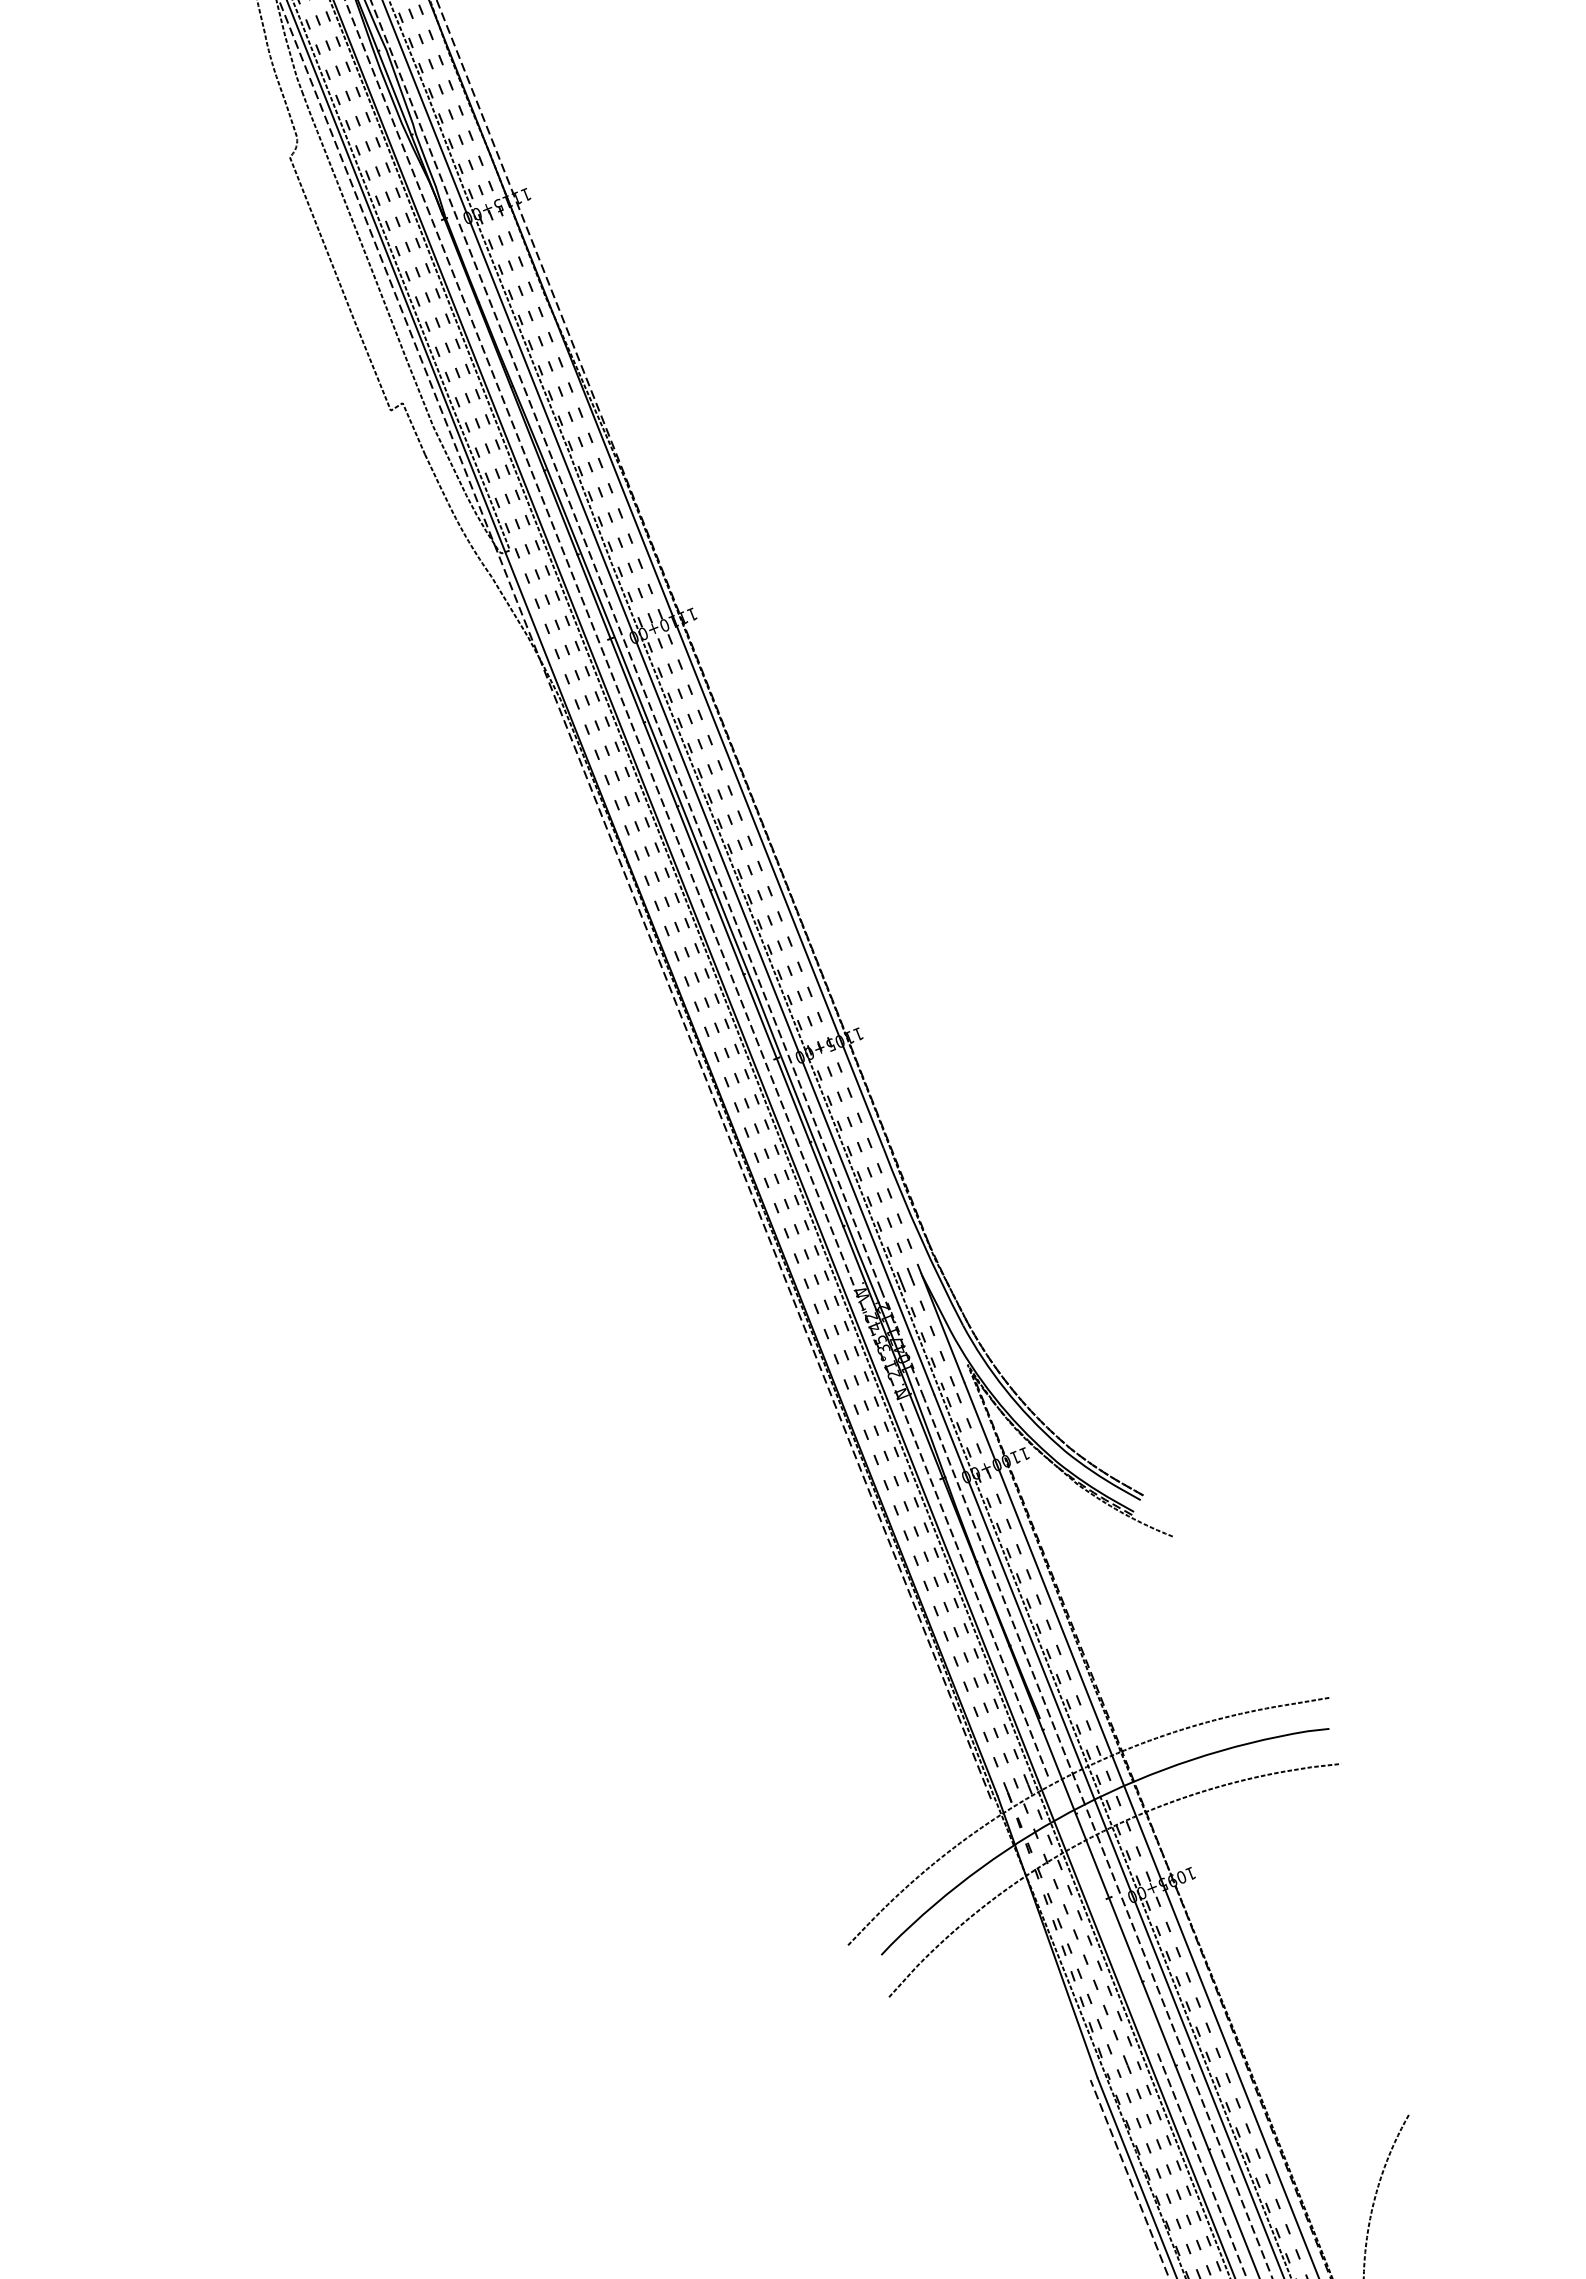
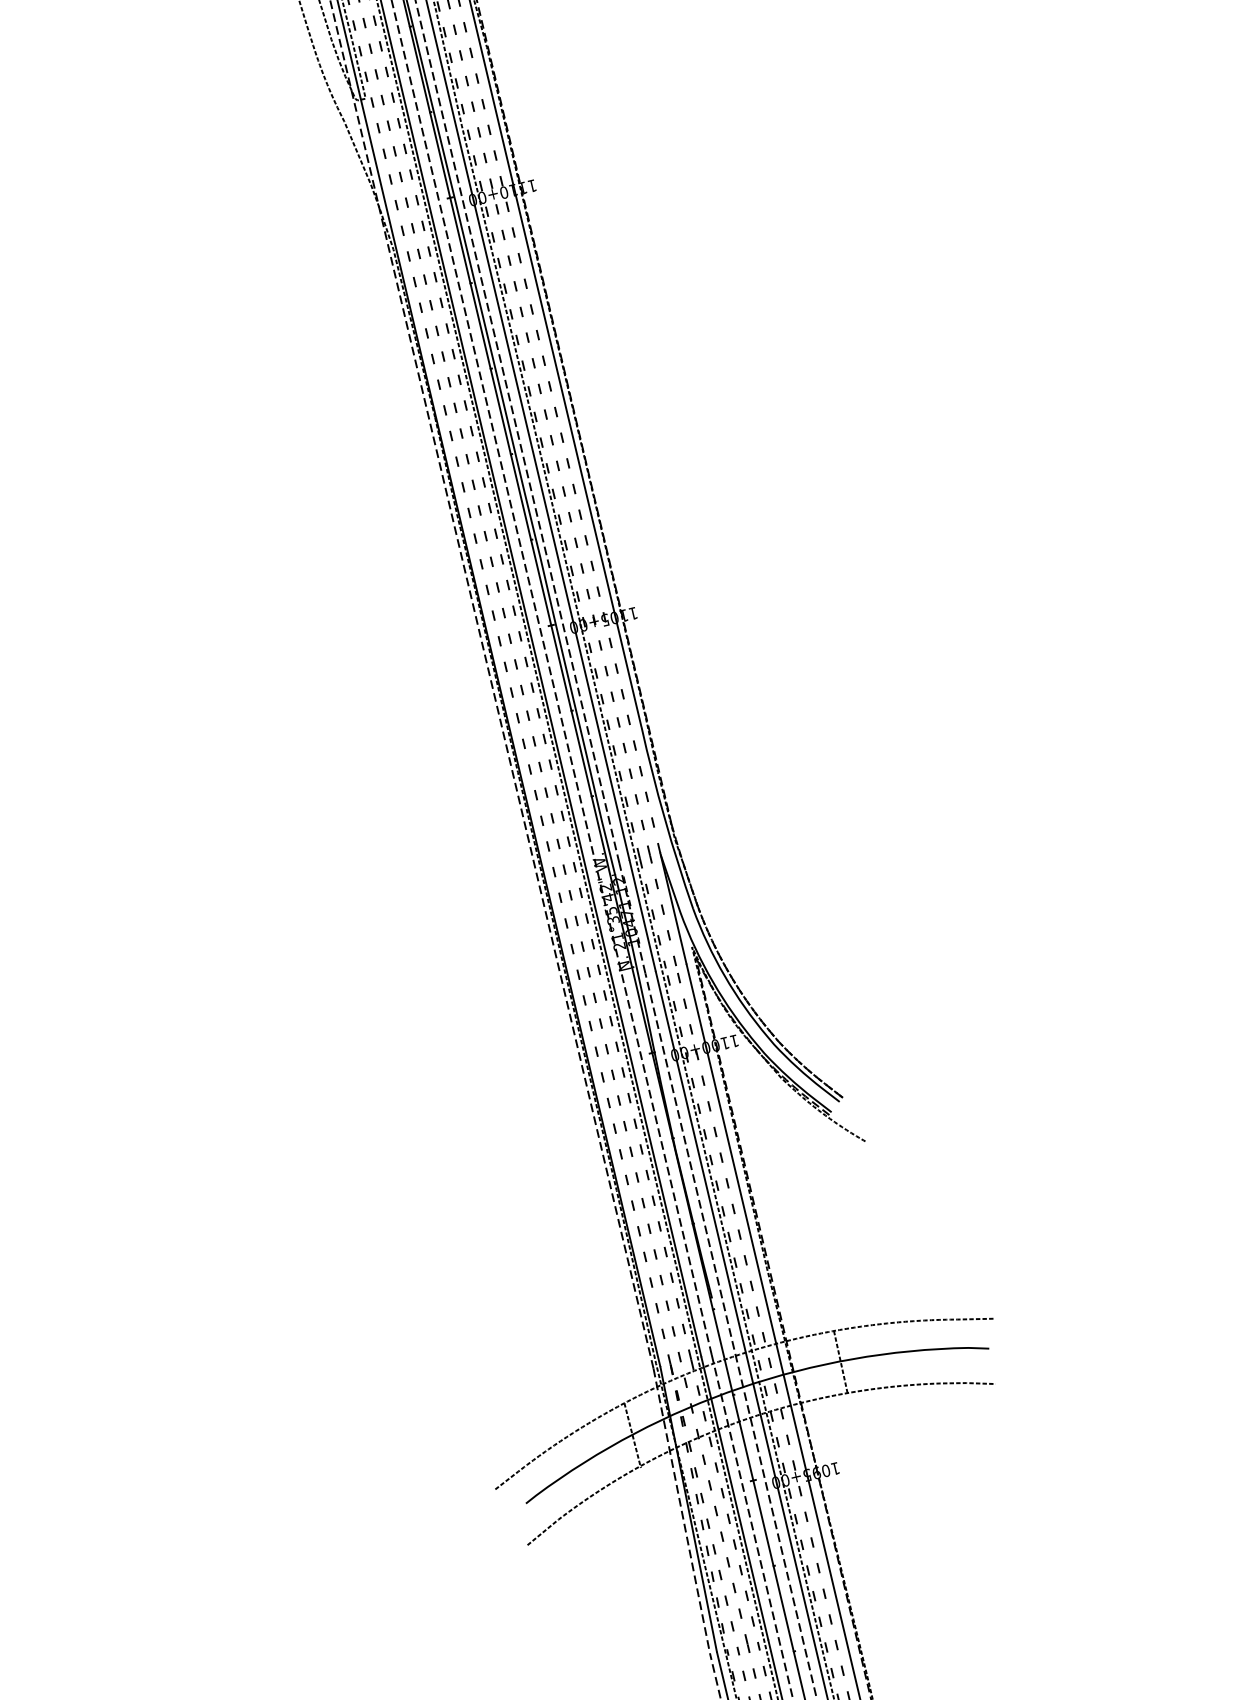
line: (1180, 1764) -> (840, 1362), added
line: (979, 1869) -> (632, 1434), added
line: (1102, 1914) -> (744, 1495), added
line: (1040, 1939) -> (681, 1510), added

